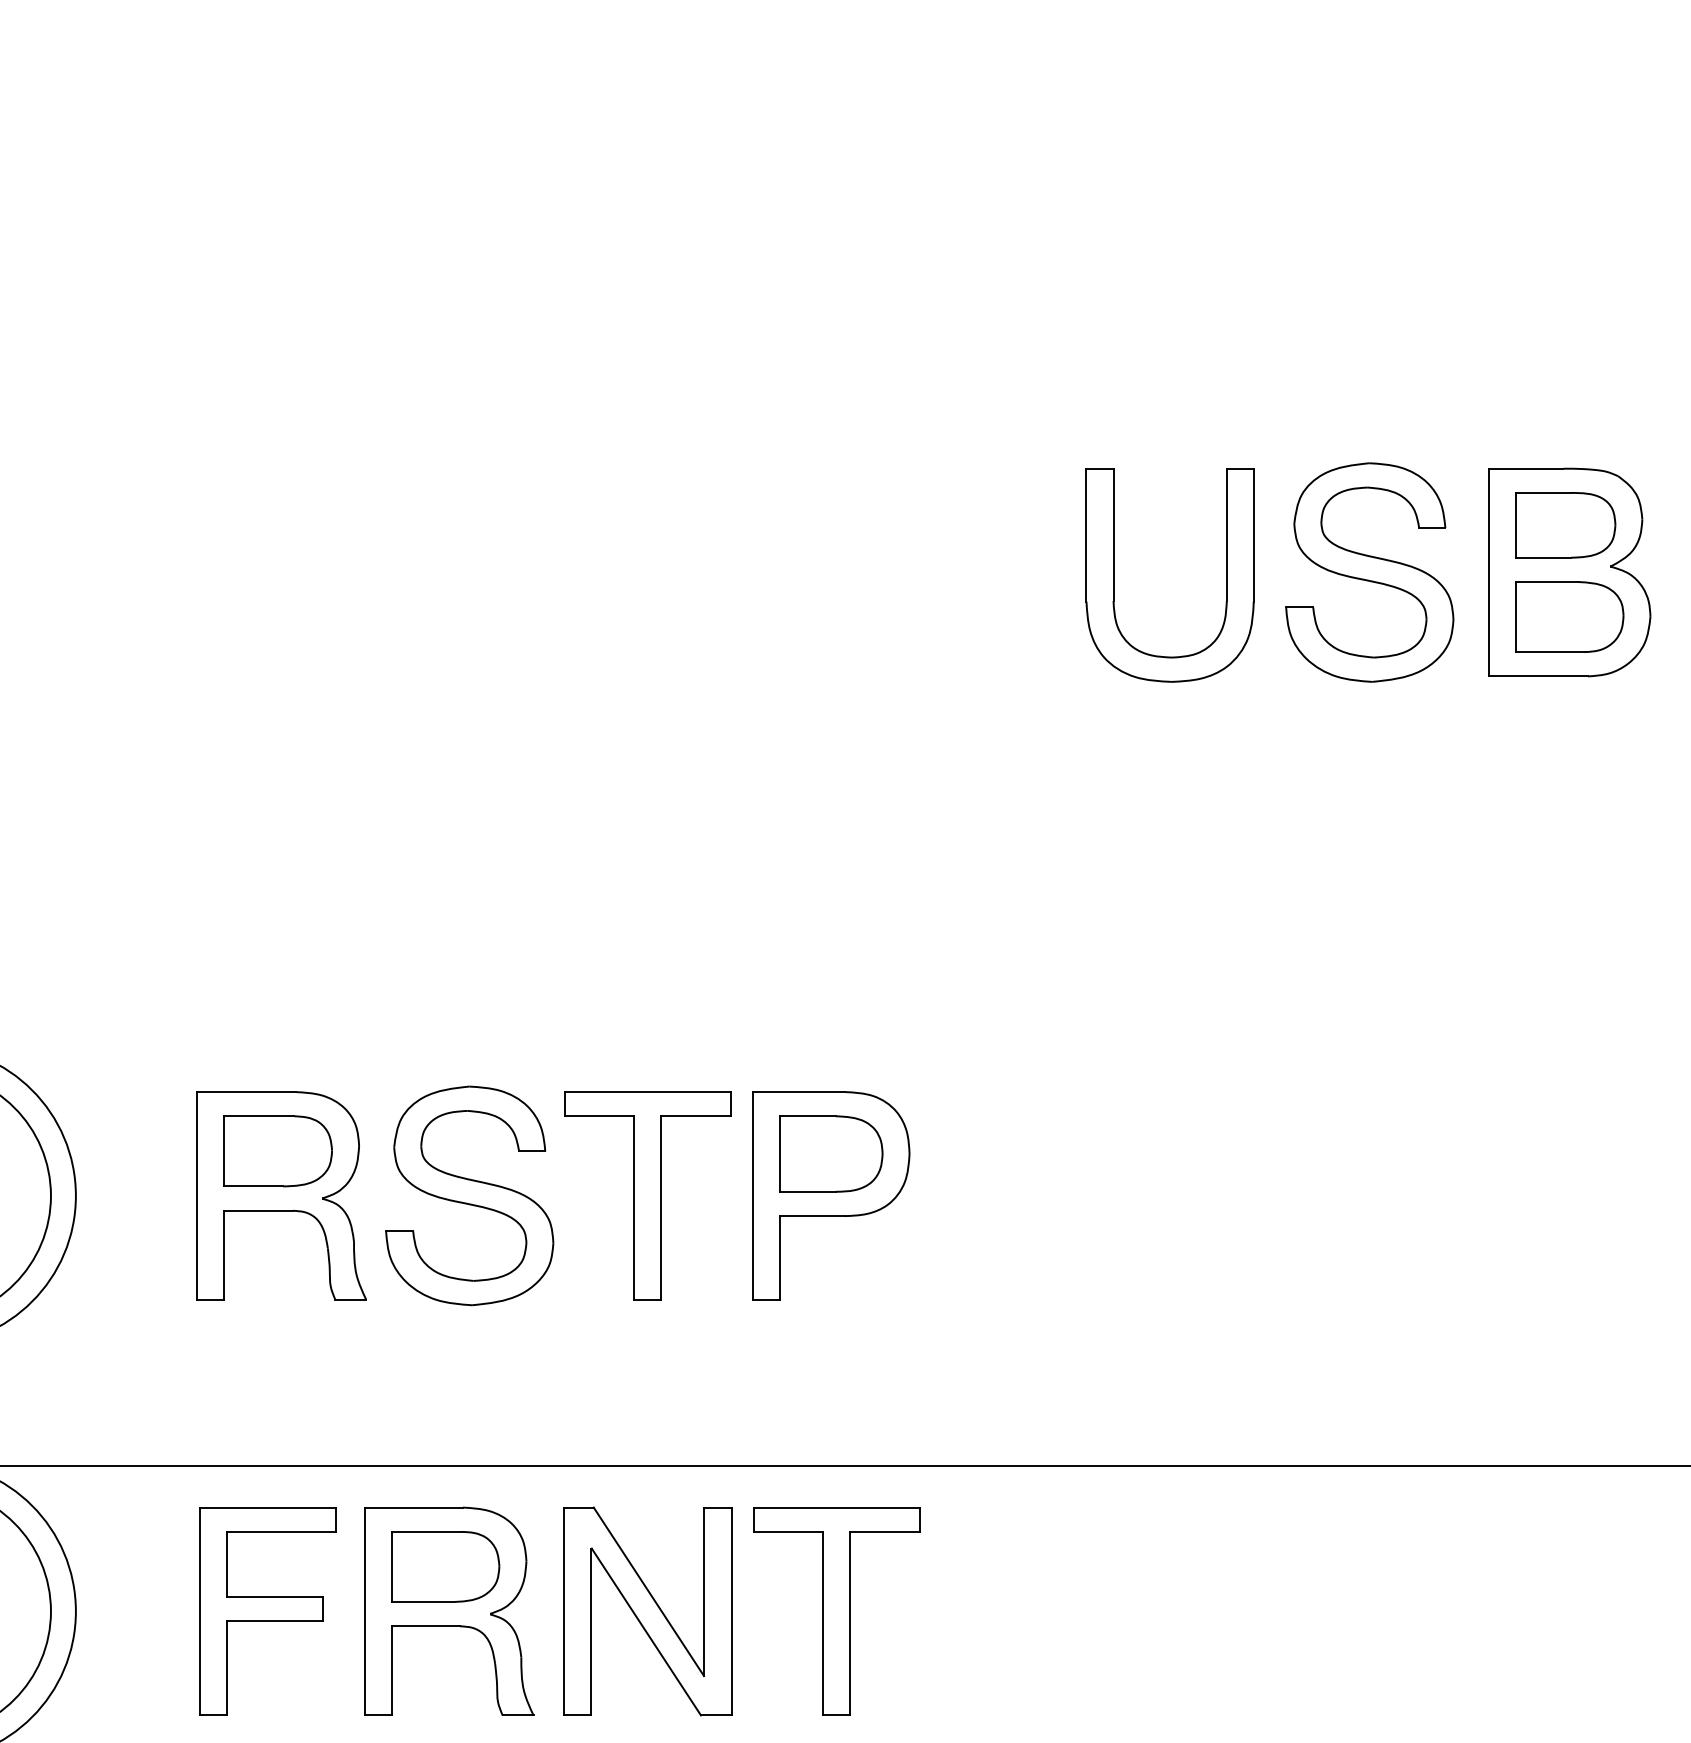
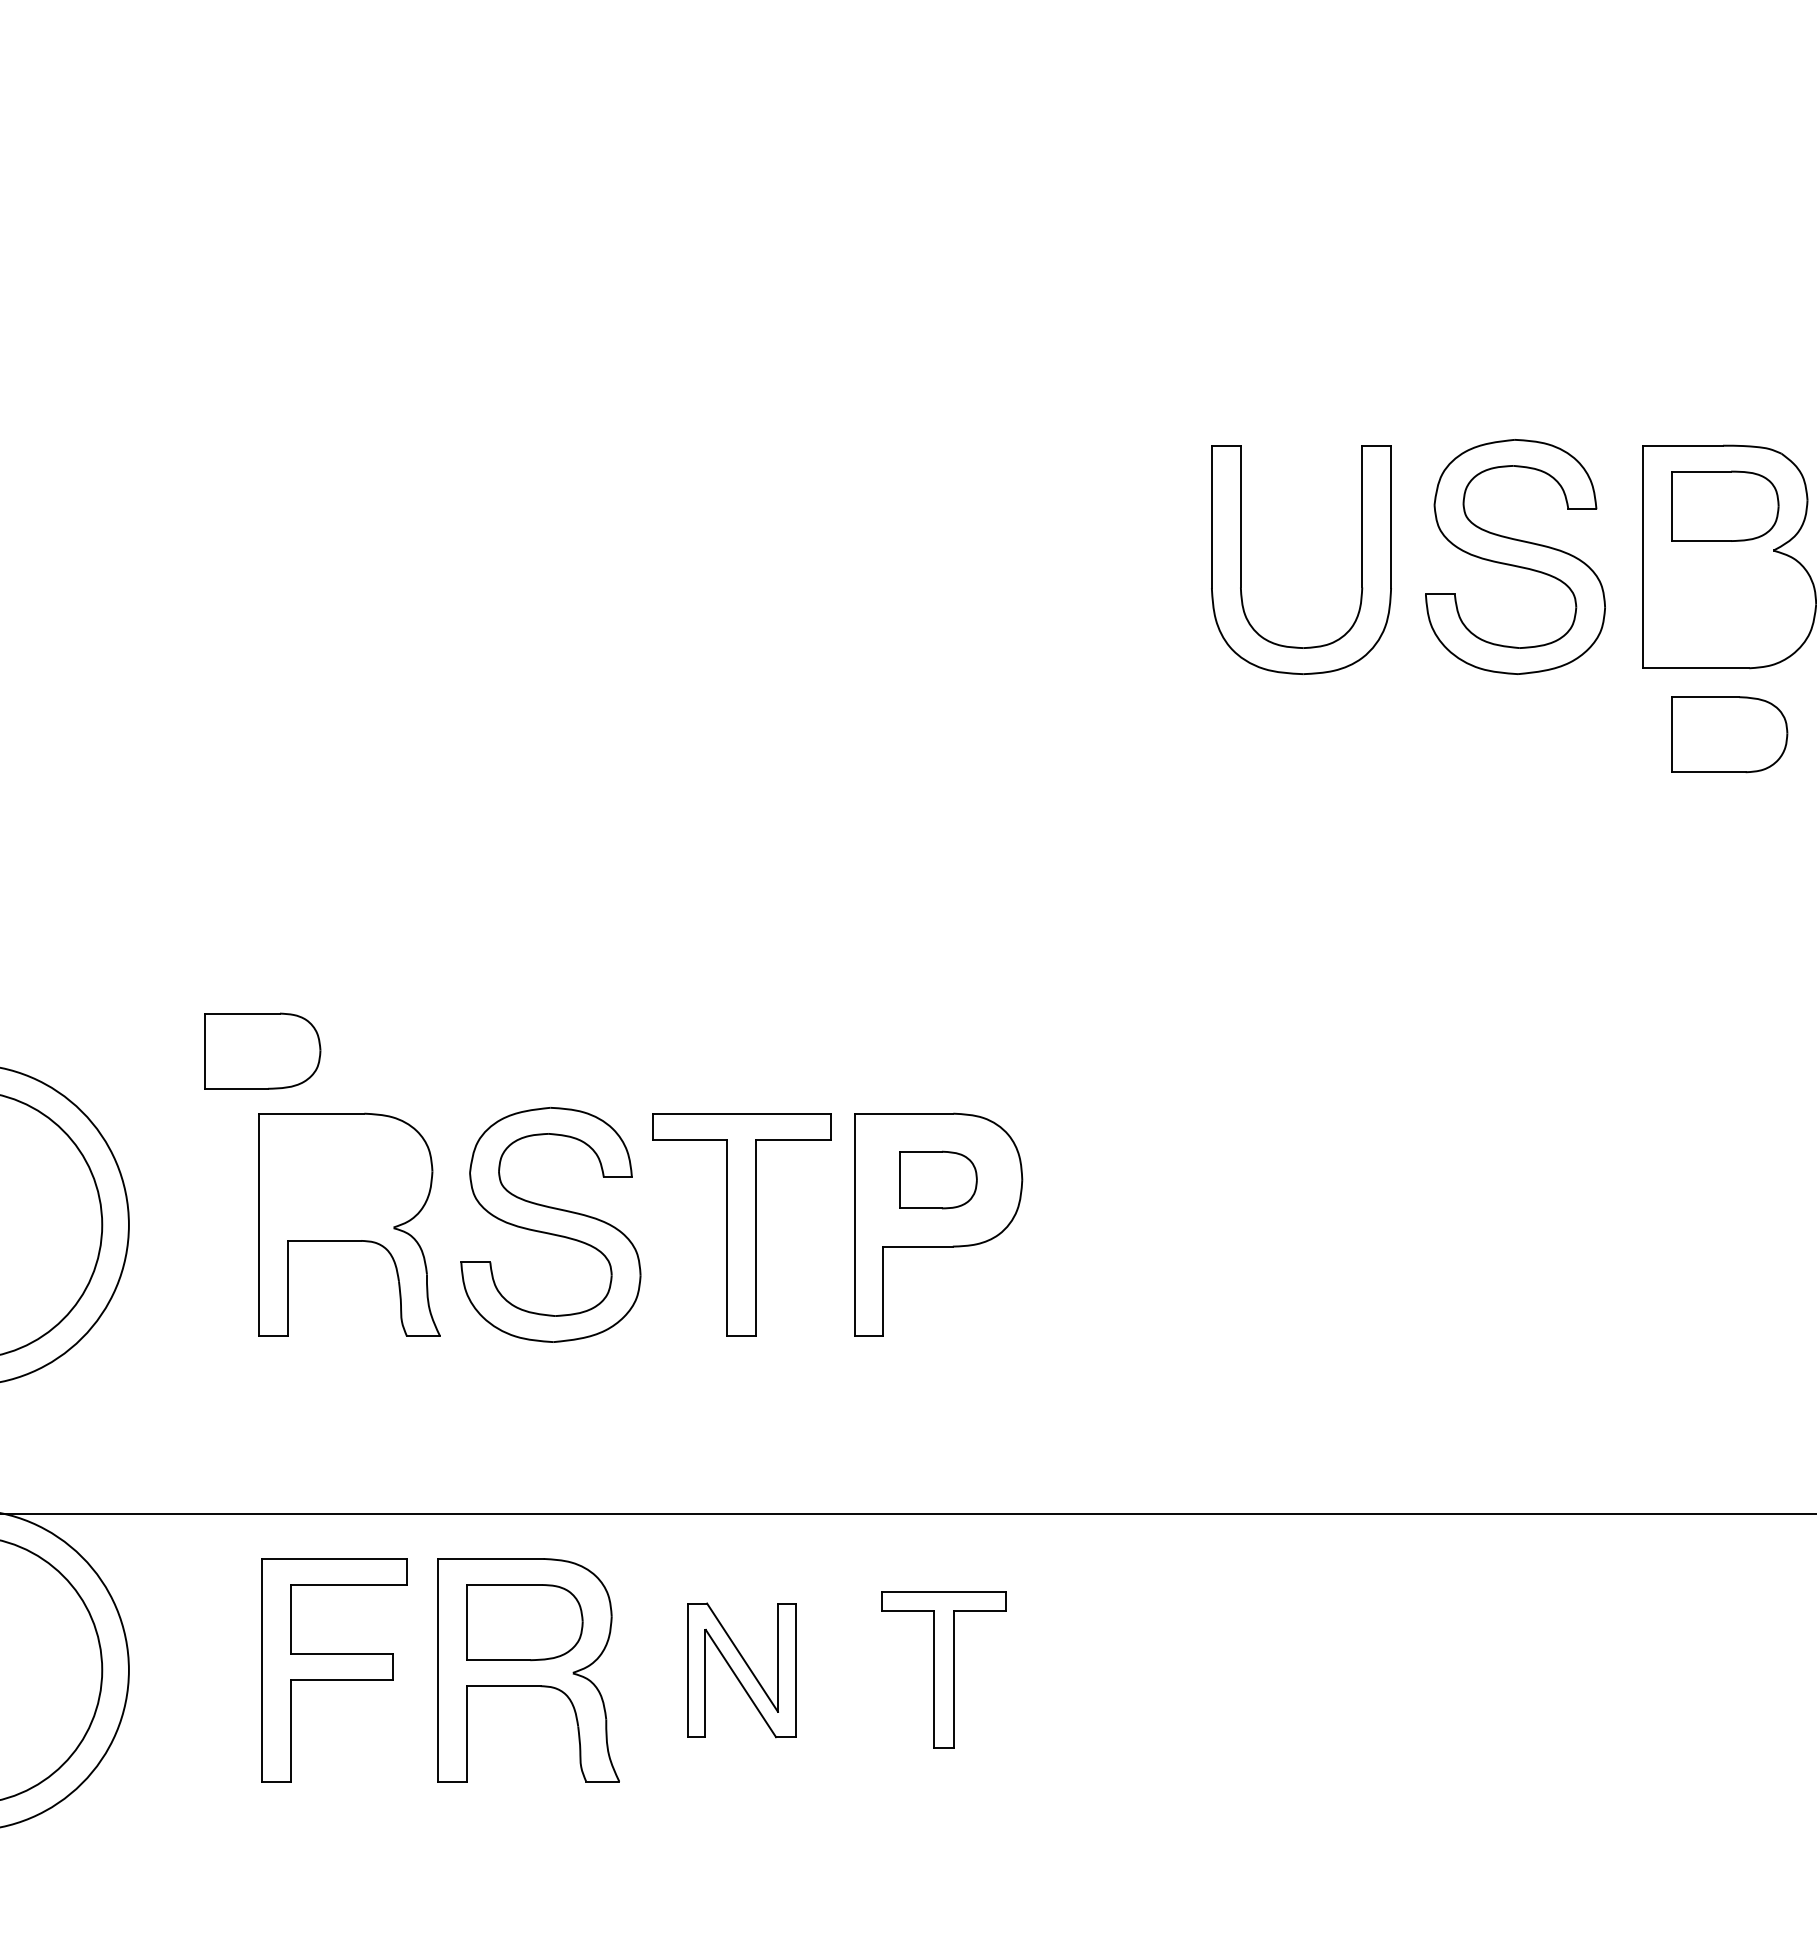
part: (1569, 616) -> (1729, 734), moved
part: (277, 1150) -> (262, 1050), moved
part: (831, 1153) -> (938, 1179), size x0.7
part: (647, 1611) -> (741, 1670), size x0.6
part: (836, 1611) -> (943, 1670), size x0.7

